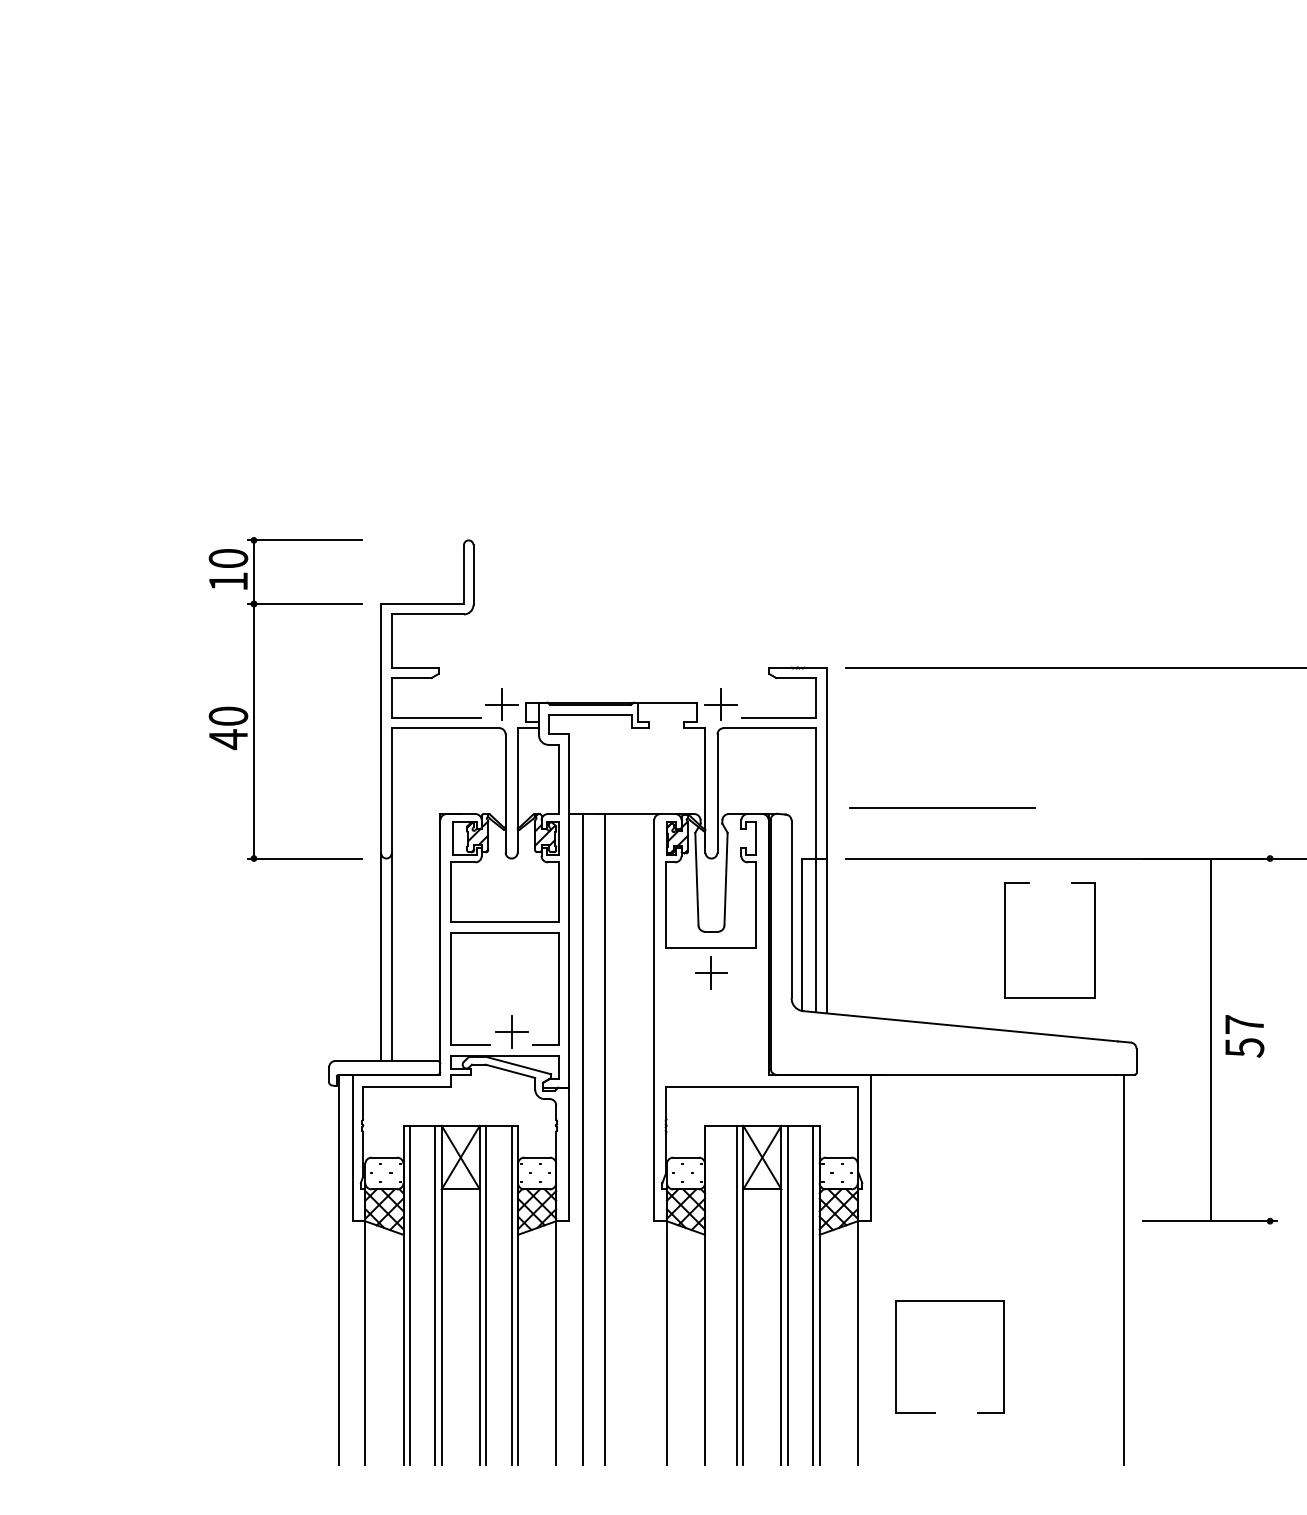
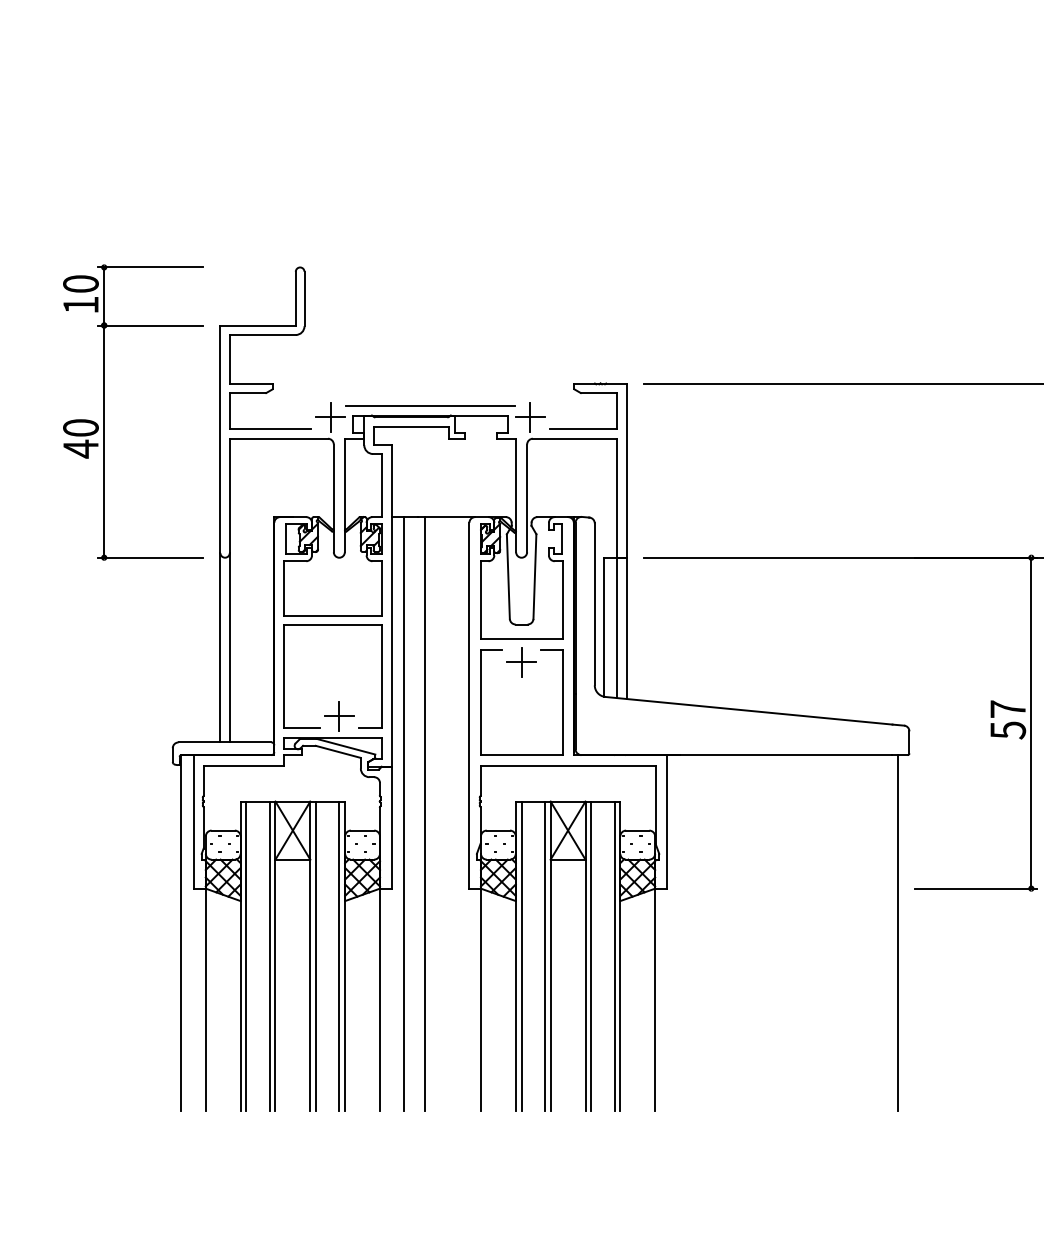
line: (942, 807) -> (430, 405), moved
part: (1005, 940) -> (480, 702), moved
line: (1211, 1039) -> (1031, 722), moved
line: (711, 1294) -> (521, 955), added
part: (896, 1356) -> (690, 1012), removed

